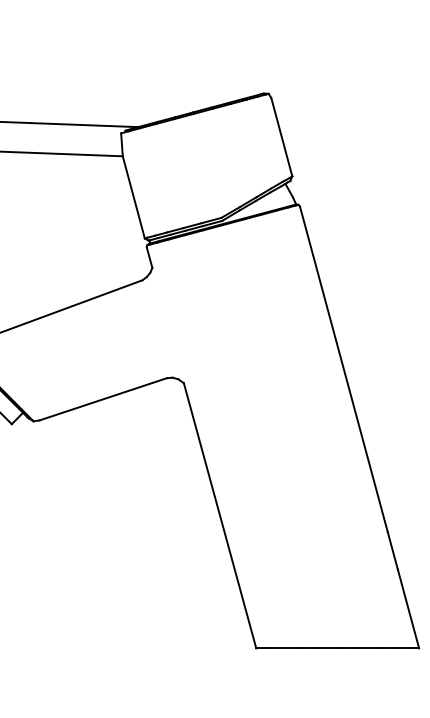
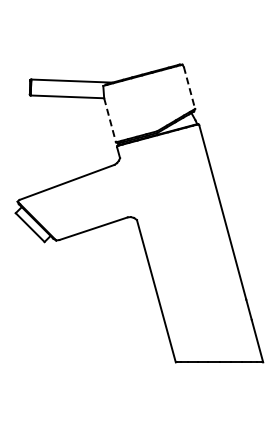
line: (281, 138) -> (189, 88), solid -> dashed
line: (134, 197) -> (110, 120), solid -> dashed

